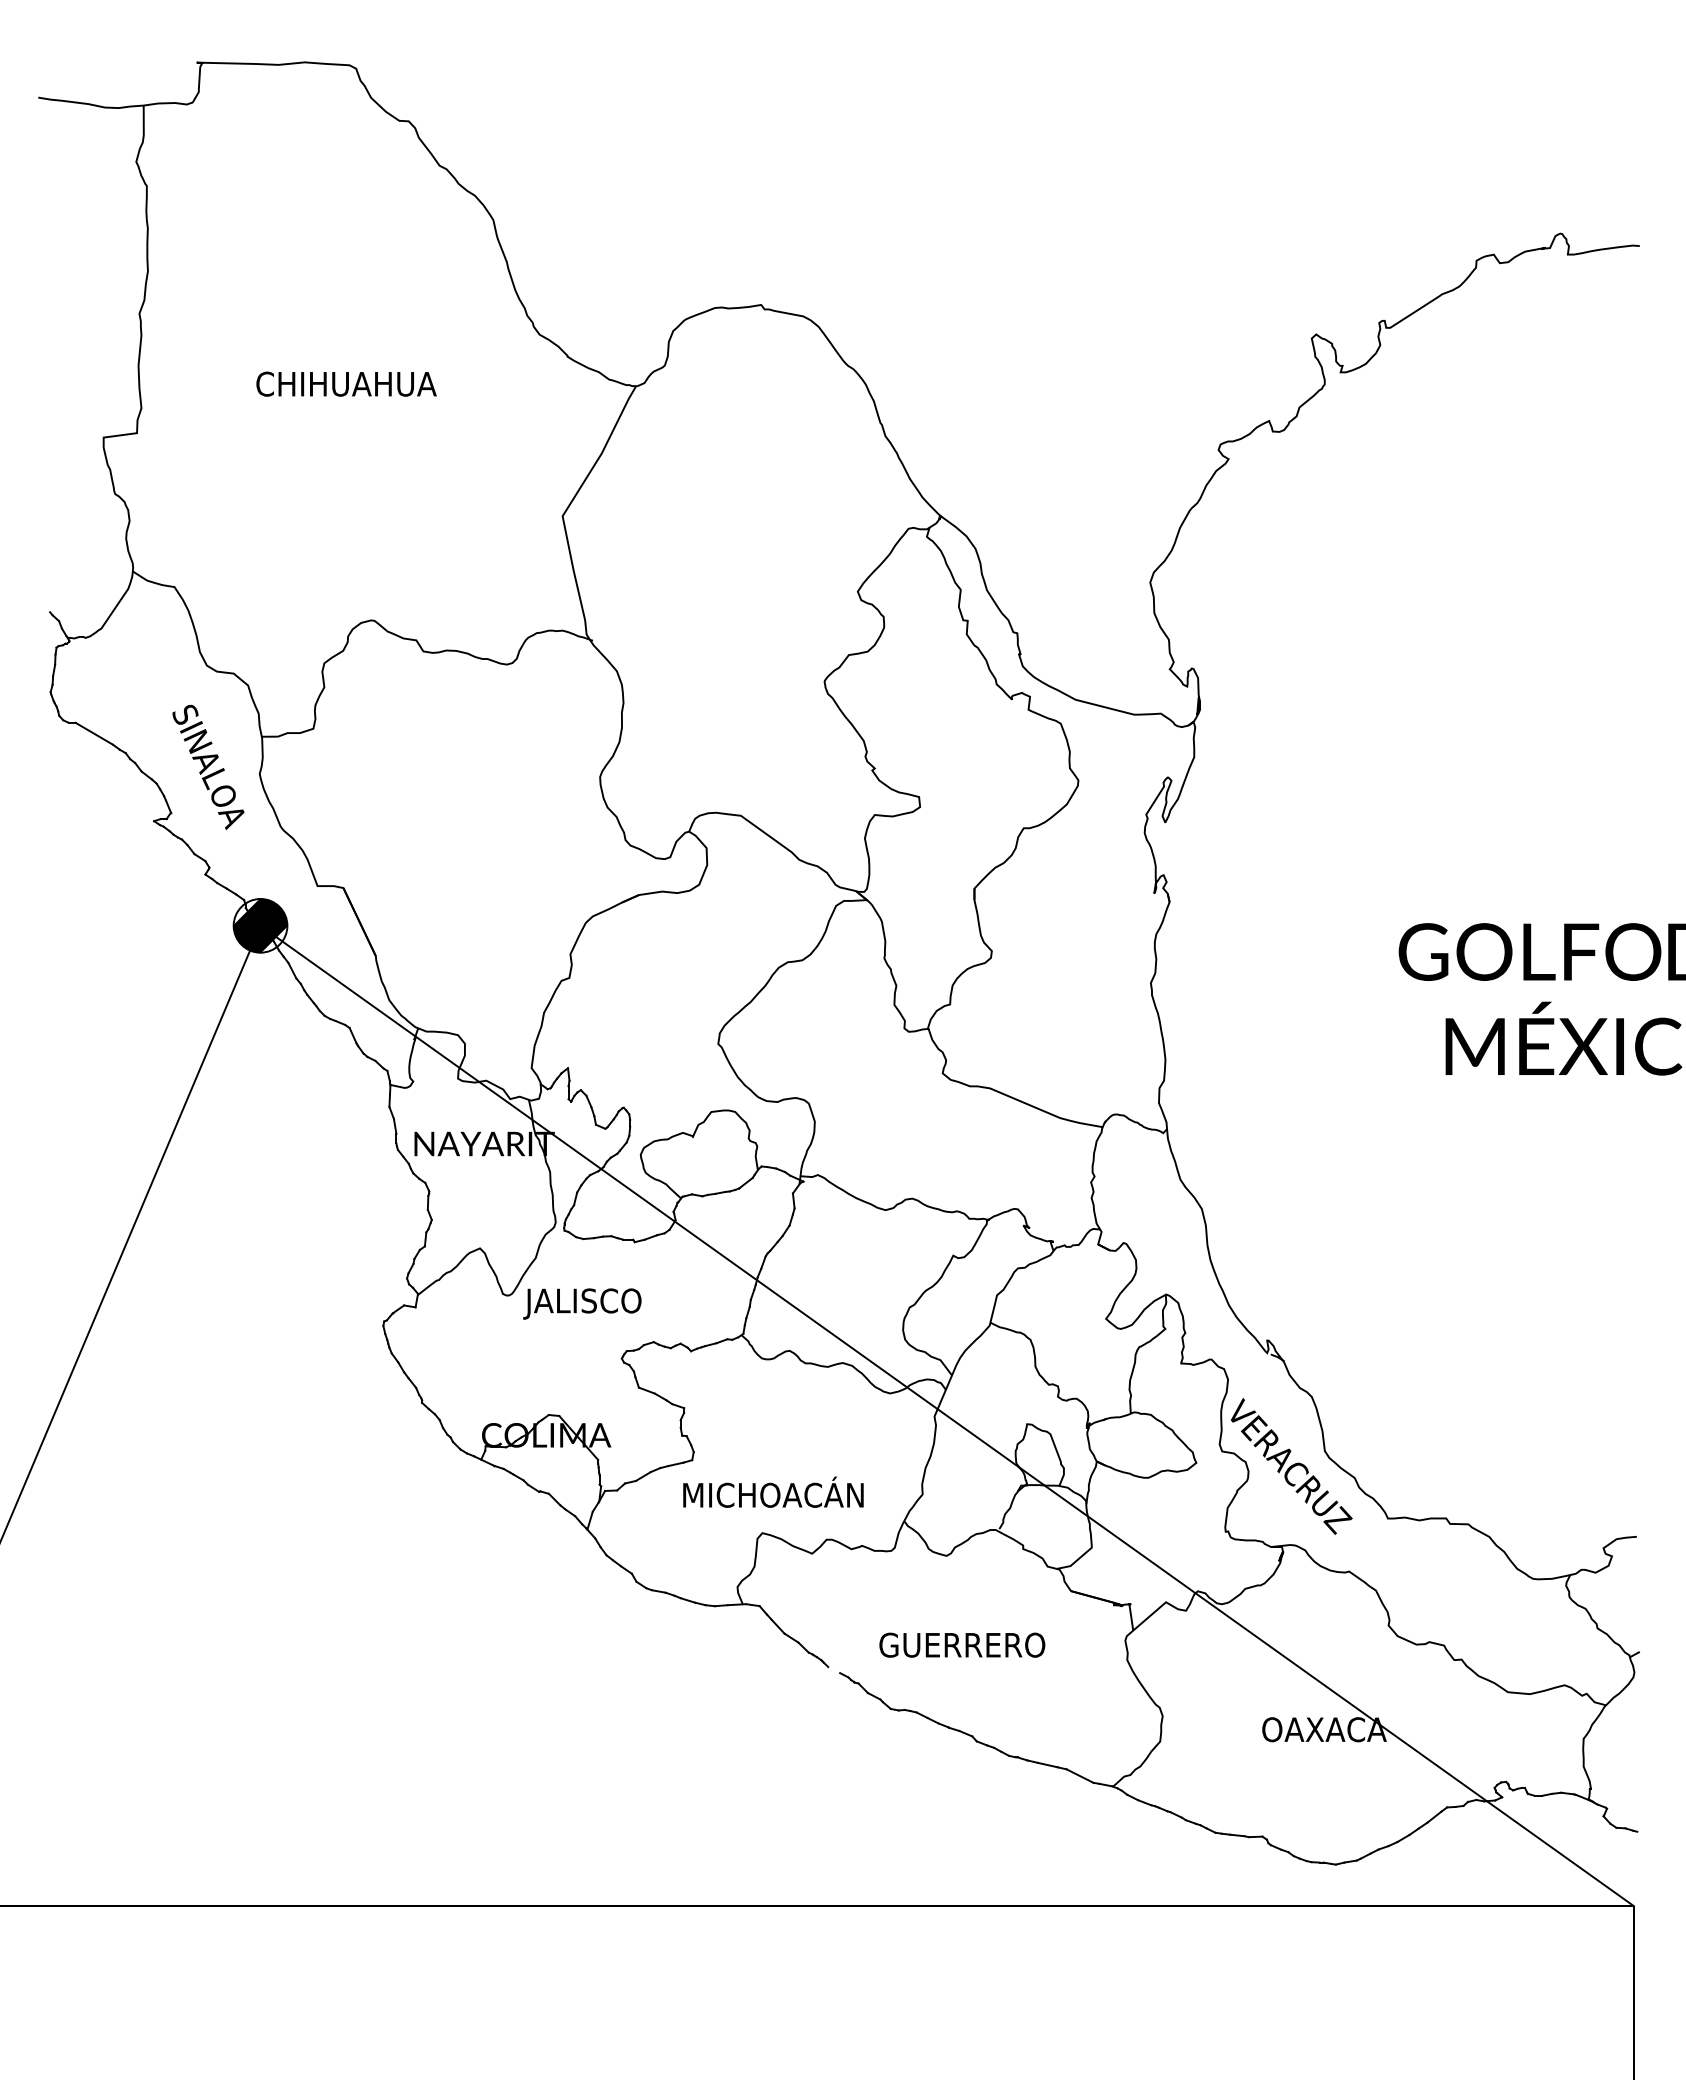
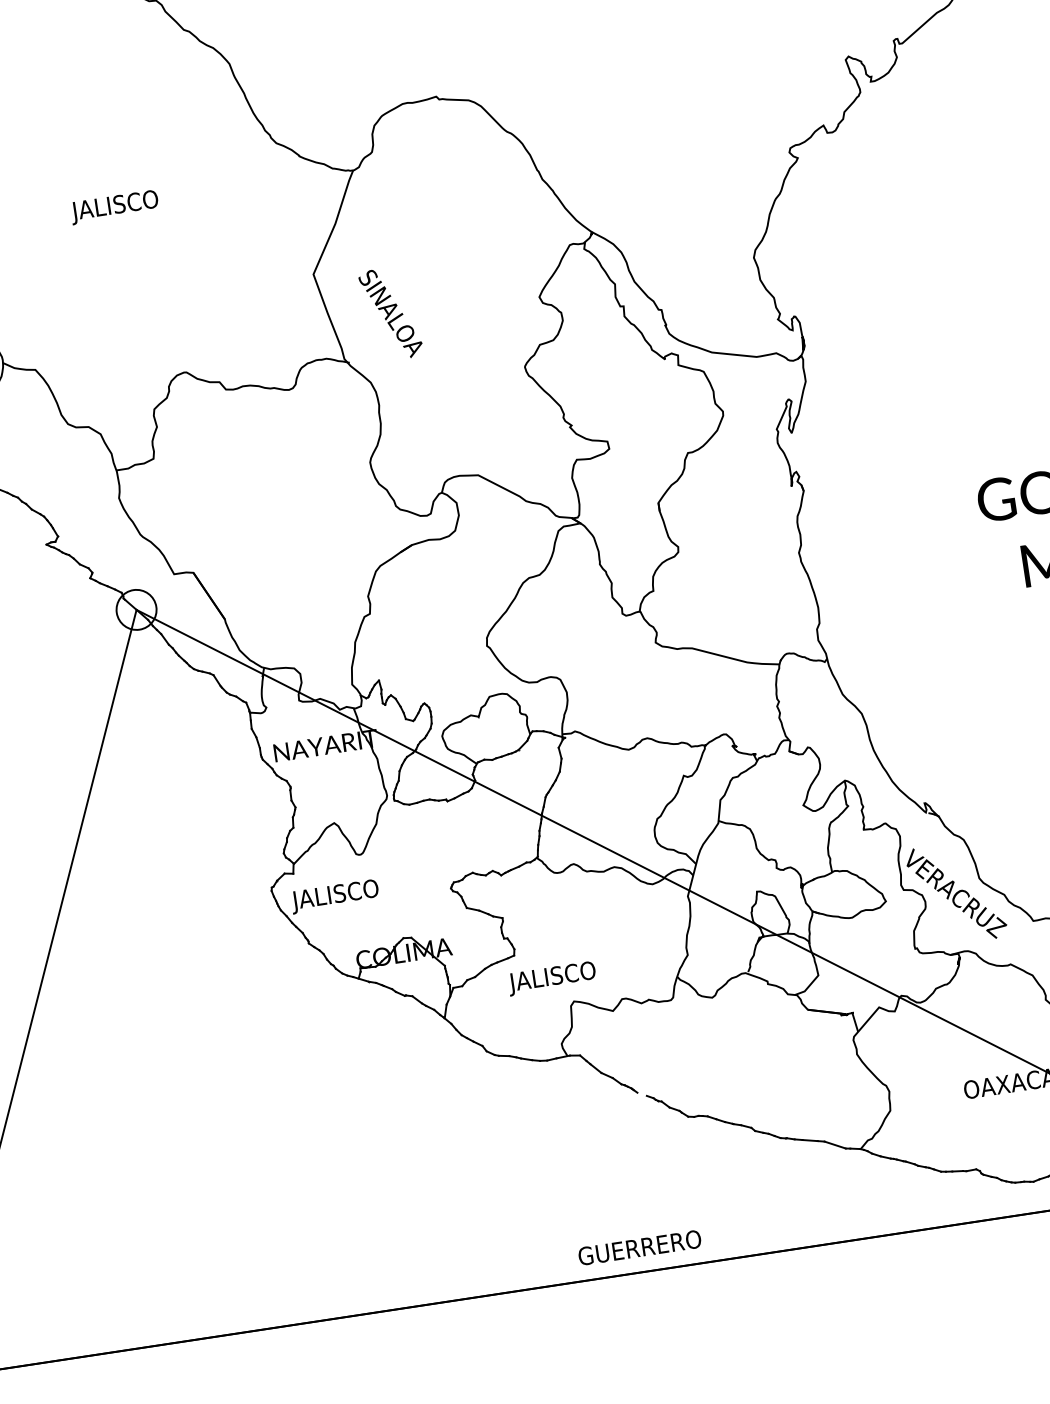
text: (344, 386) -> (138, 203), CHIHUAHUA -> JALISCO
text: (208, 766) -> (390, 313), moved
hatch: (260, 925) -> (136, 609), removed
text: (582, 1303) -> (335, 896), moved
text: (770, 1495) -> (575, 972), MICHOACÁN -> JALISCO
text: (962, 1644) -> (639, 1247), moved

